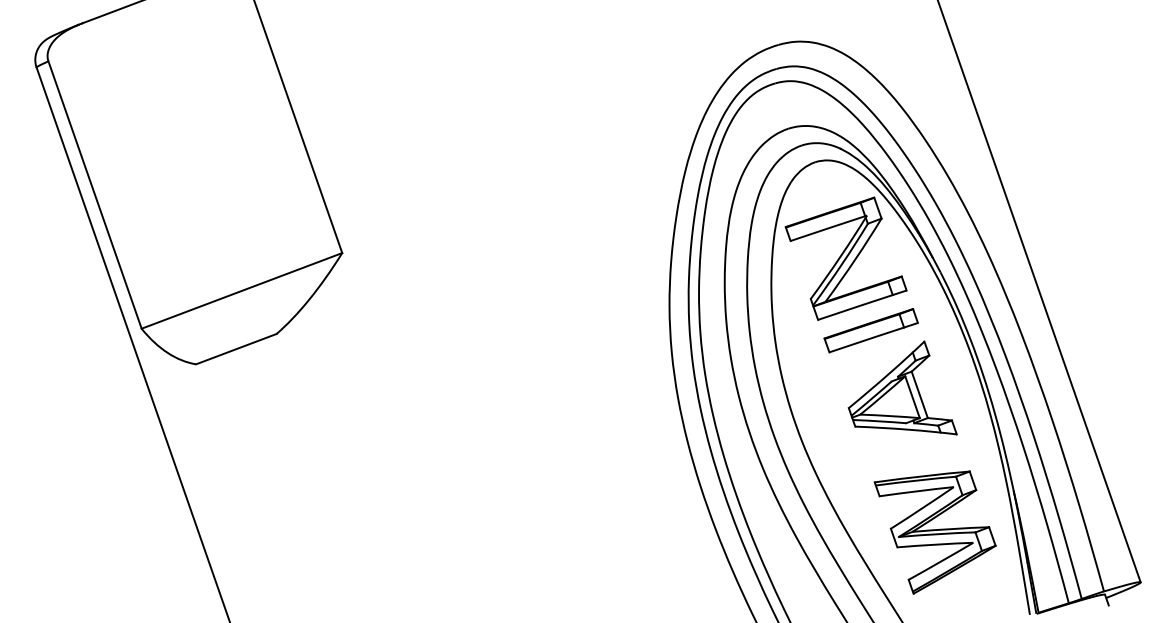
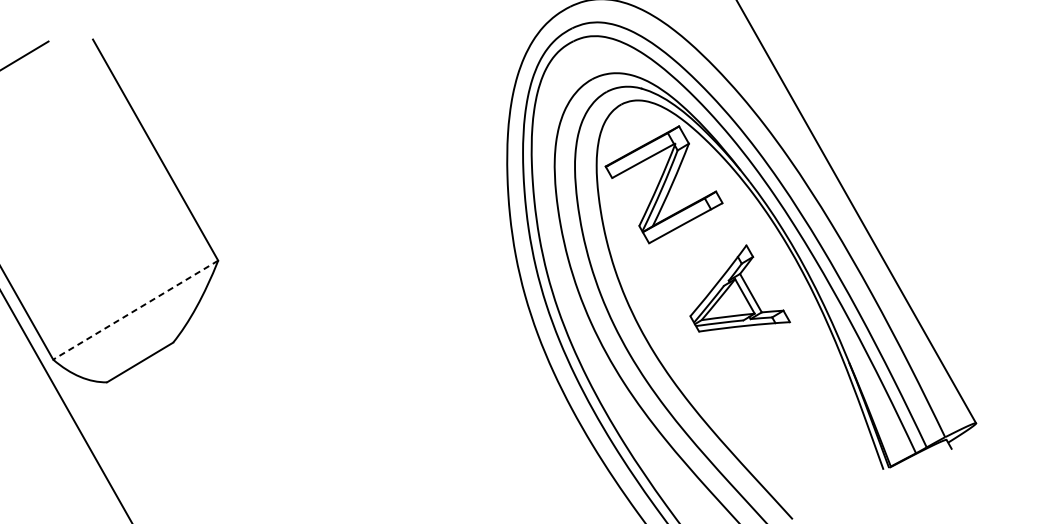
line: (241, 291) -> (135, 310), solid -> dashed
part: (870, 330) -> (697, 244), removed
part: (934, 532) -> (786, 412), removed

